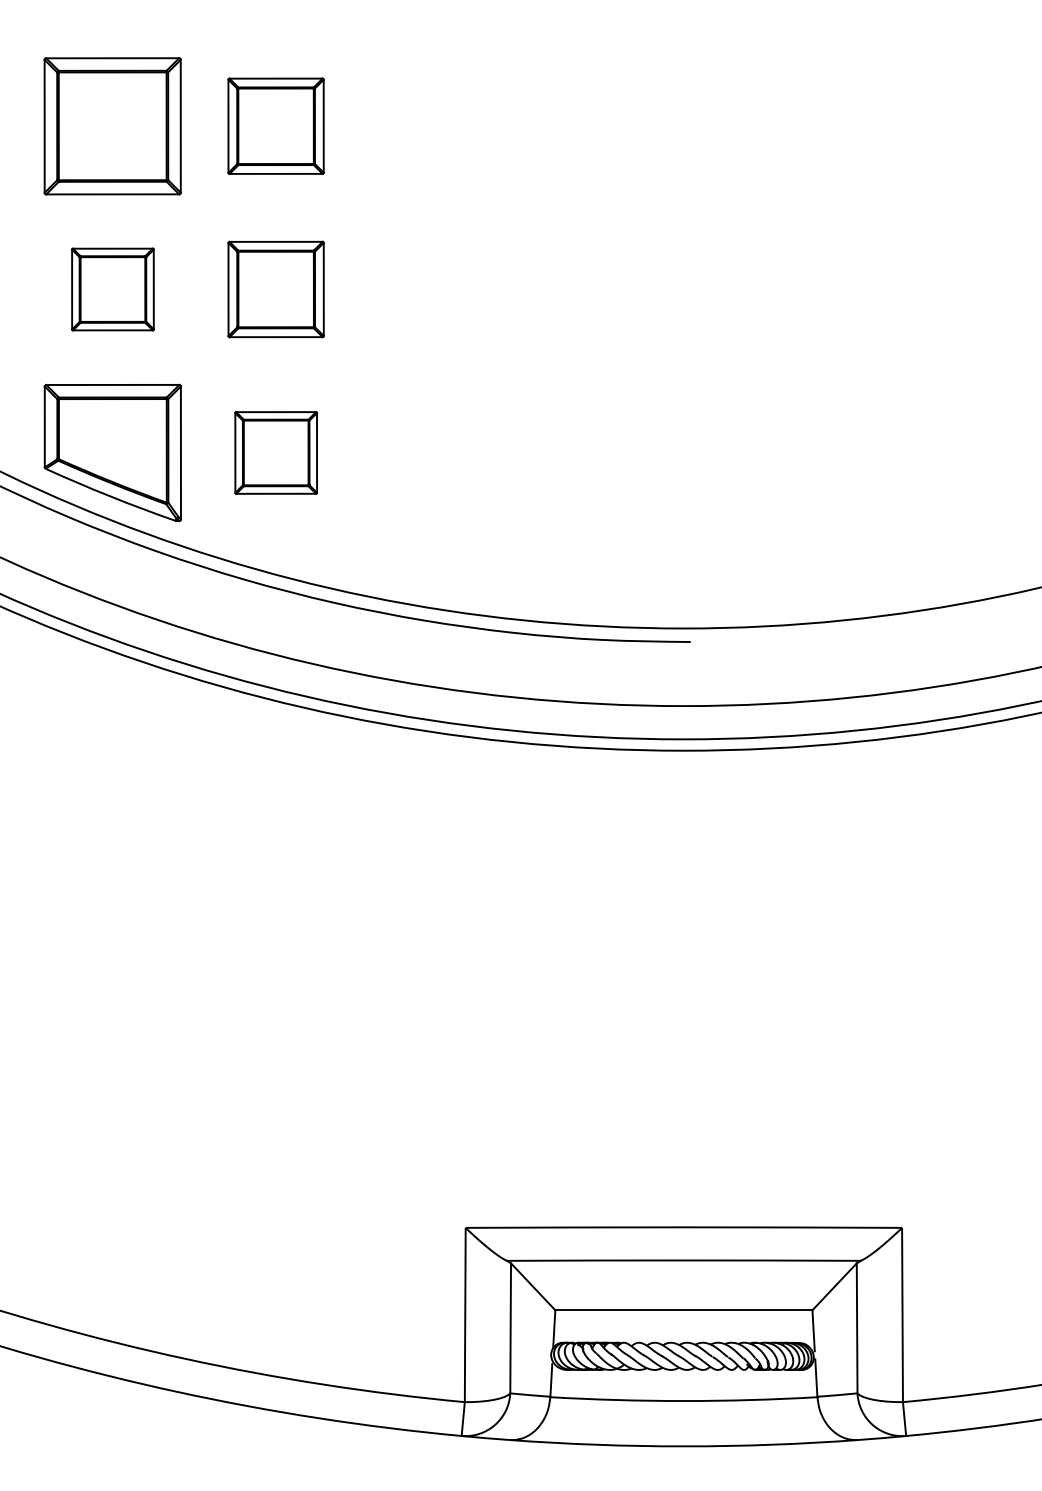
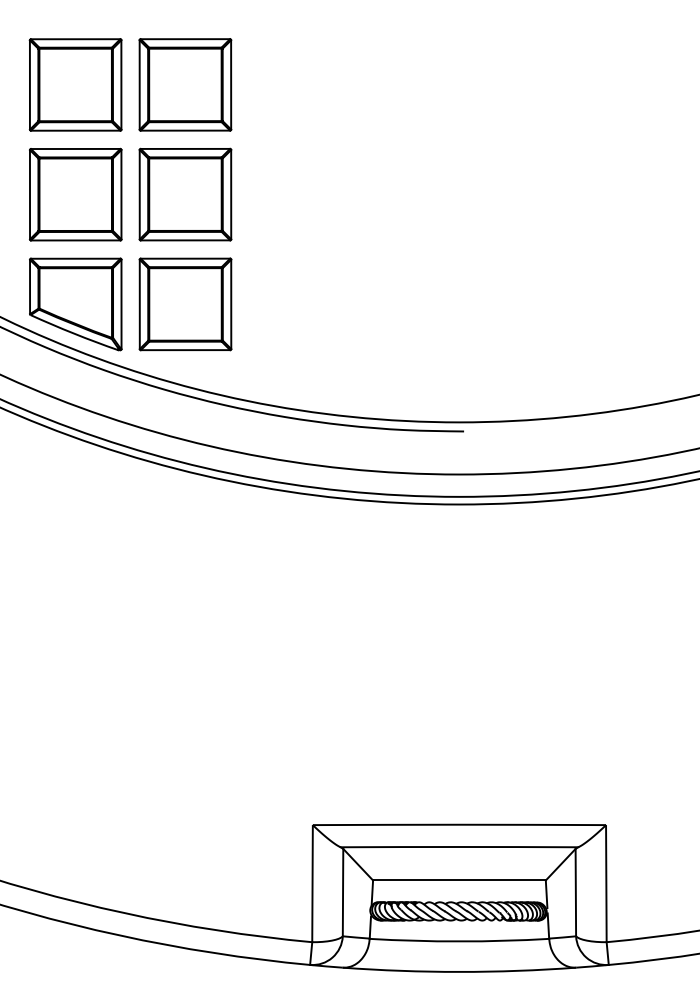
part: (276, 125) -> (185, 84), size x1.43
part: (112, 289) -> (75, 194), size x1.67
part: (276, 289) -> (185, 194), size x1.43
part: (276, 453) -> (185, 304), size x1.67

